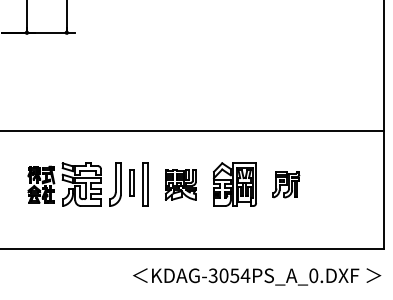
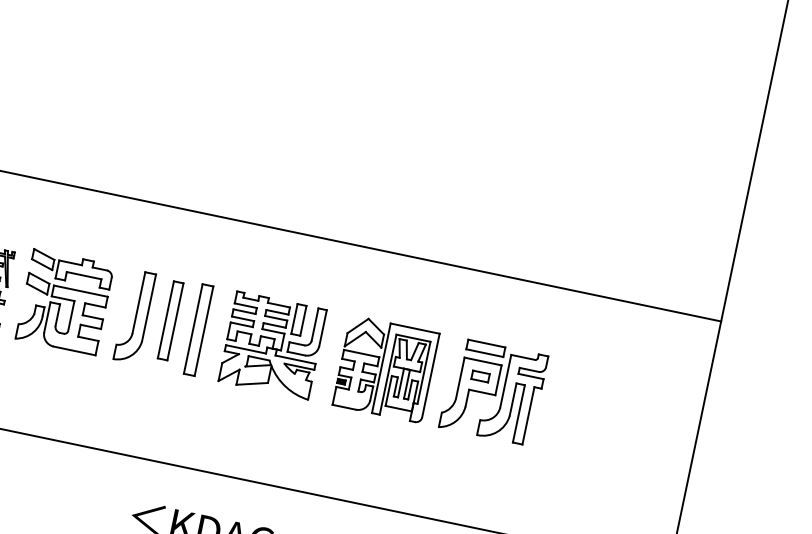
part: (131, 183) -> (169, 321), size x1.43
part: (180, 184) -> (271, 344), size x1.43
part: (286, 184) -> (494, 391), size x1.67

